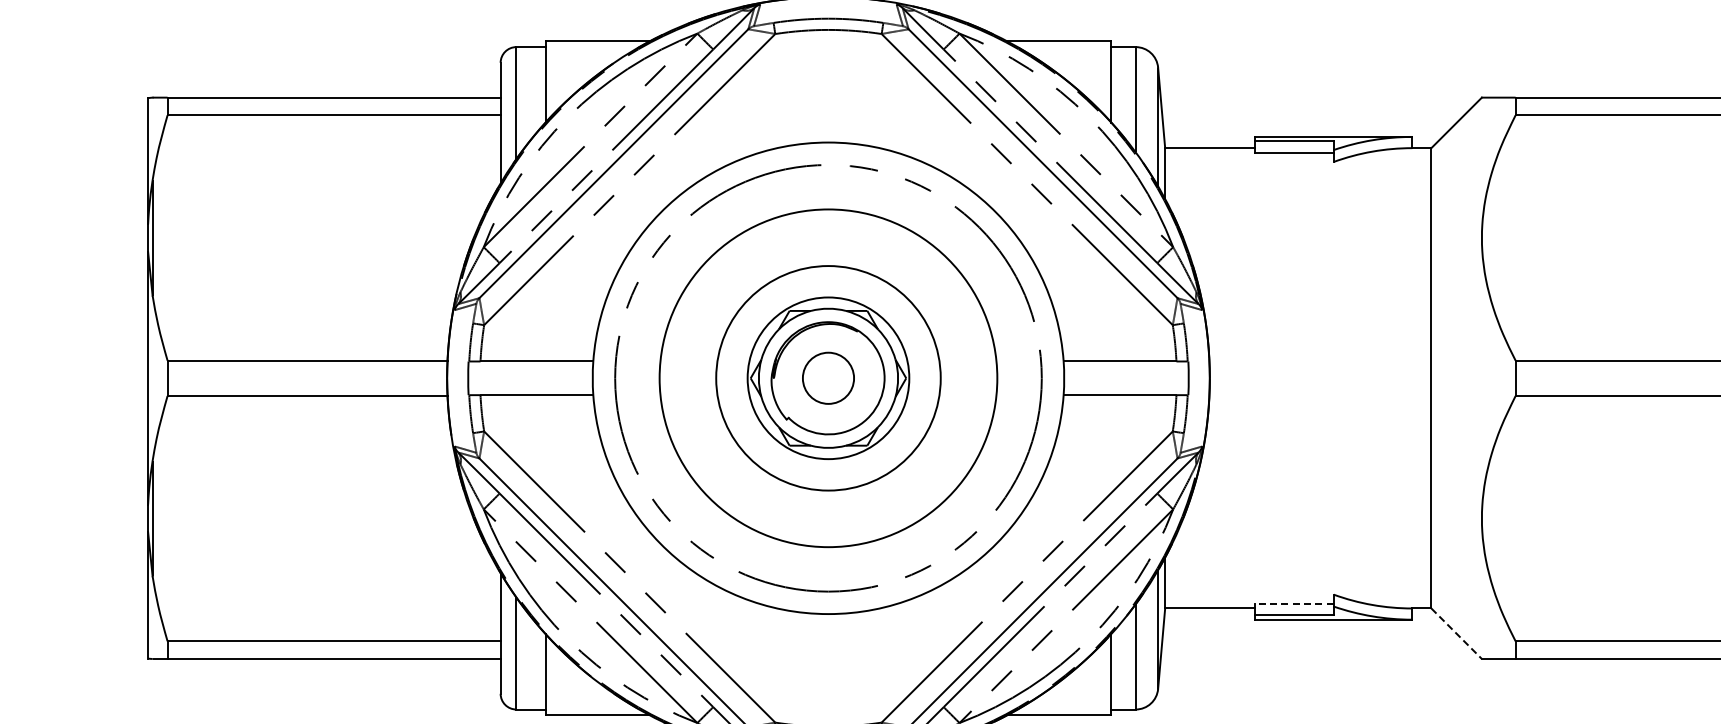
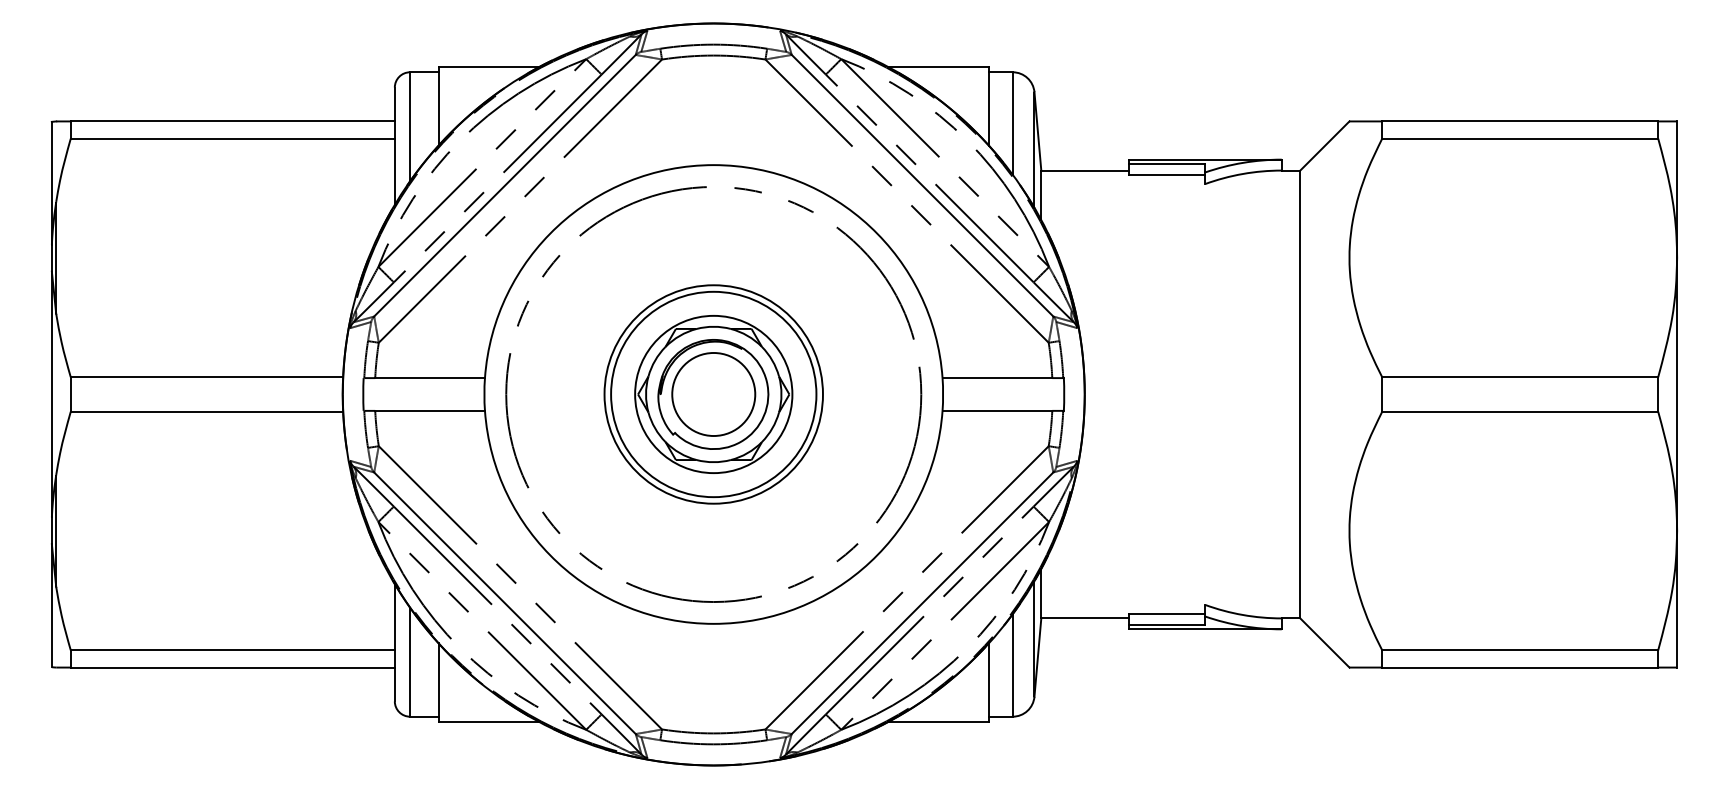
circle: (828, 378) -> (713, 394), size x0.62
circle: (828, 378) -> (713, 394), size x1.67
line: (1293, 604) -> (1166, 614), dashed -> solid
line: (1456, 633) -> (1324, 642), dashed -> solid

